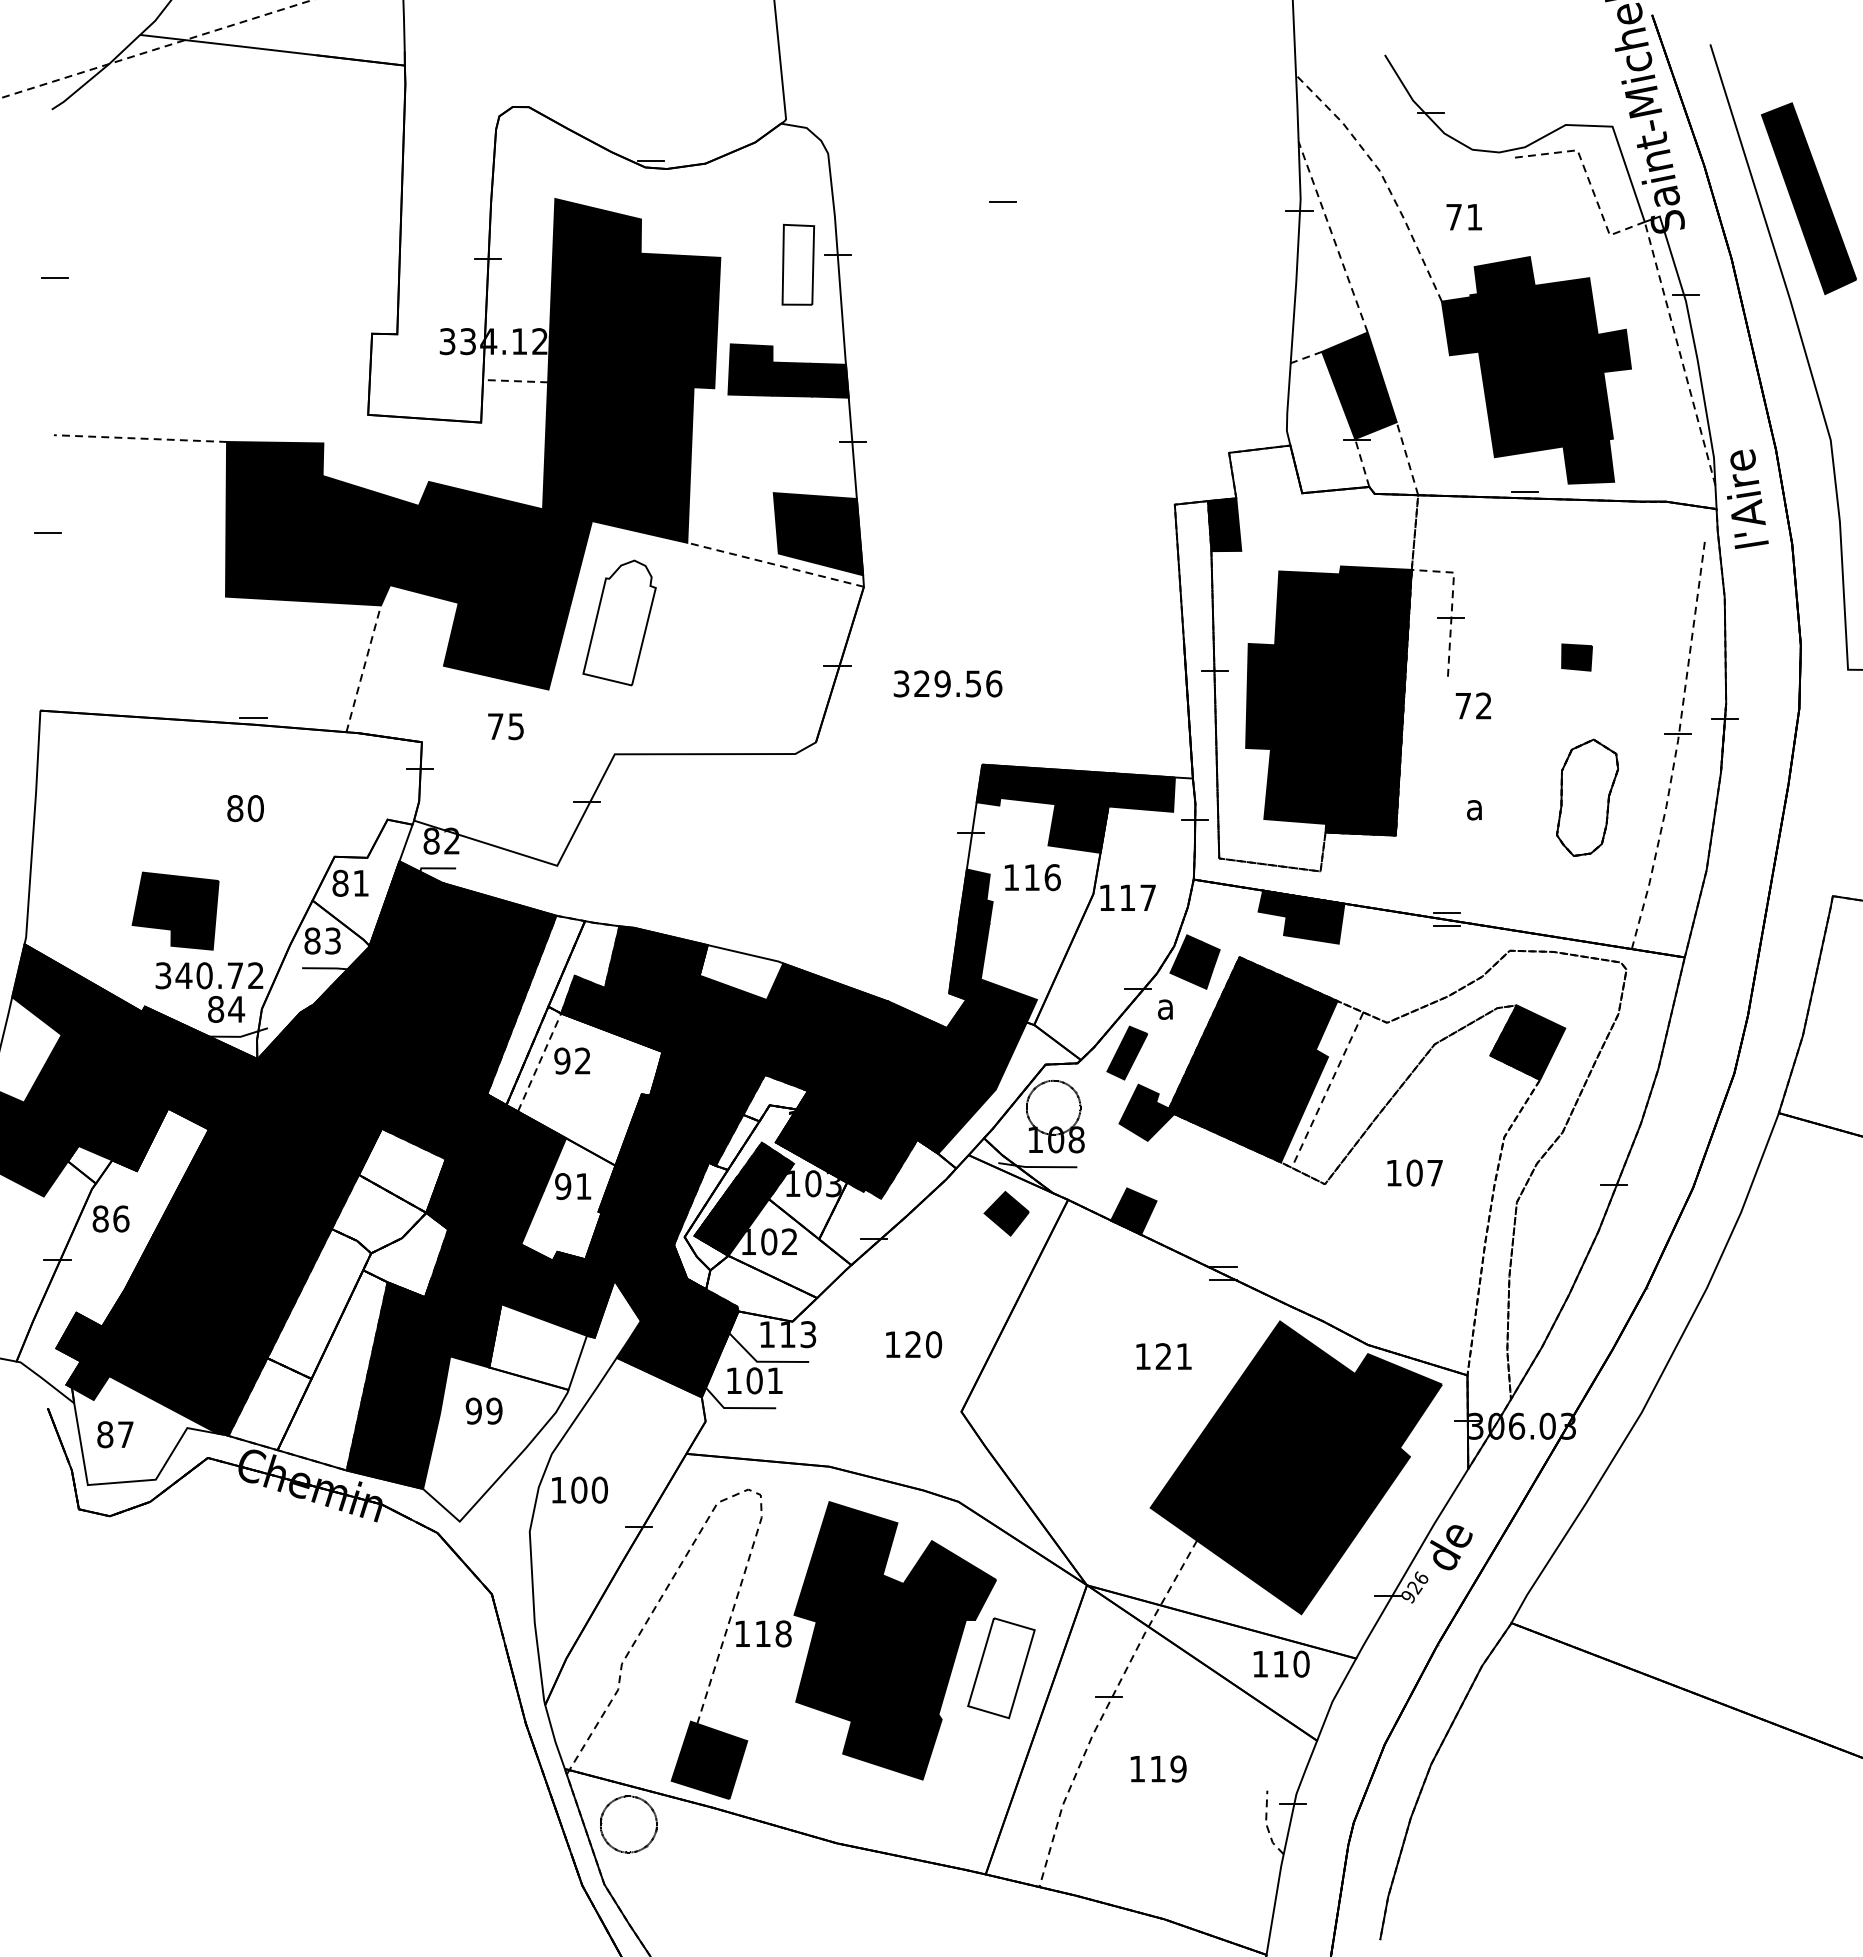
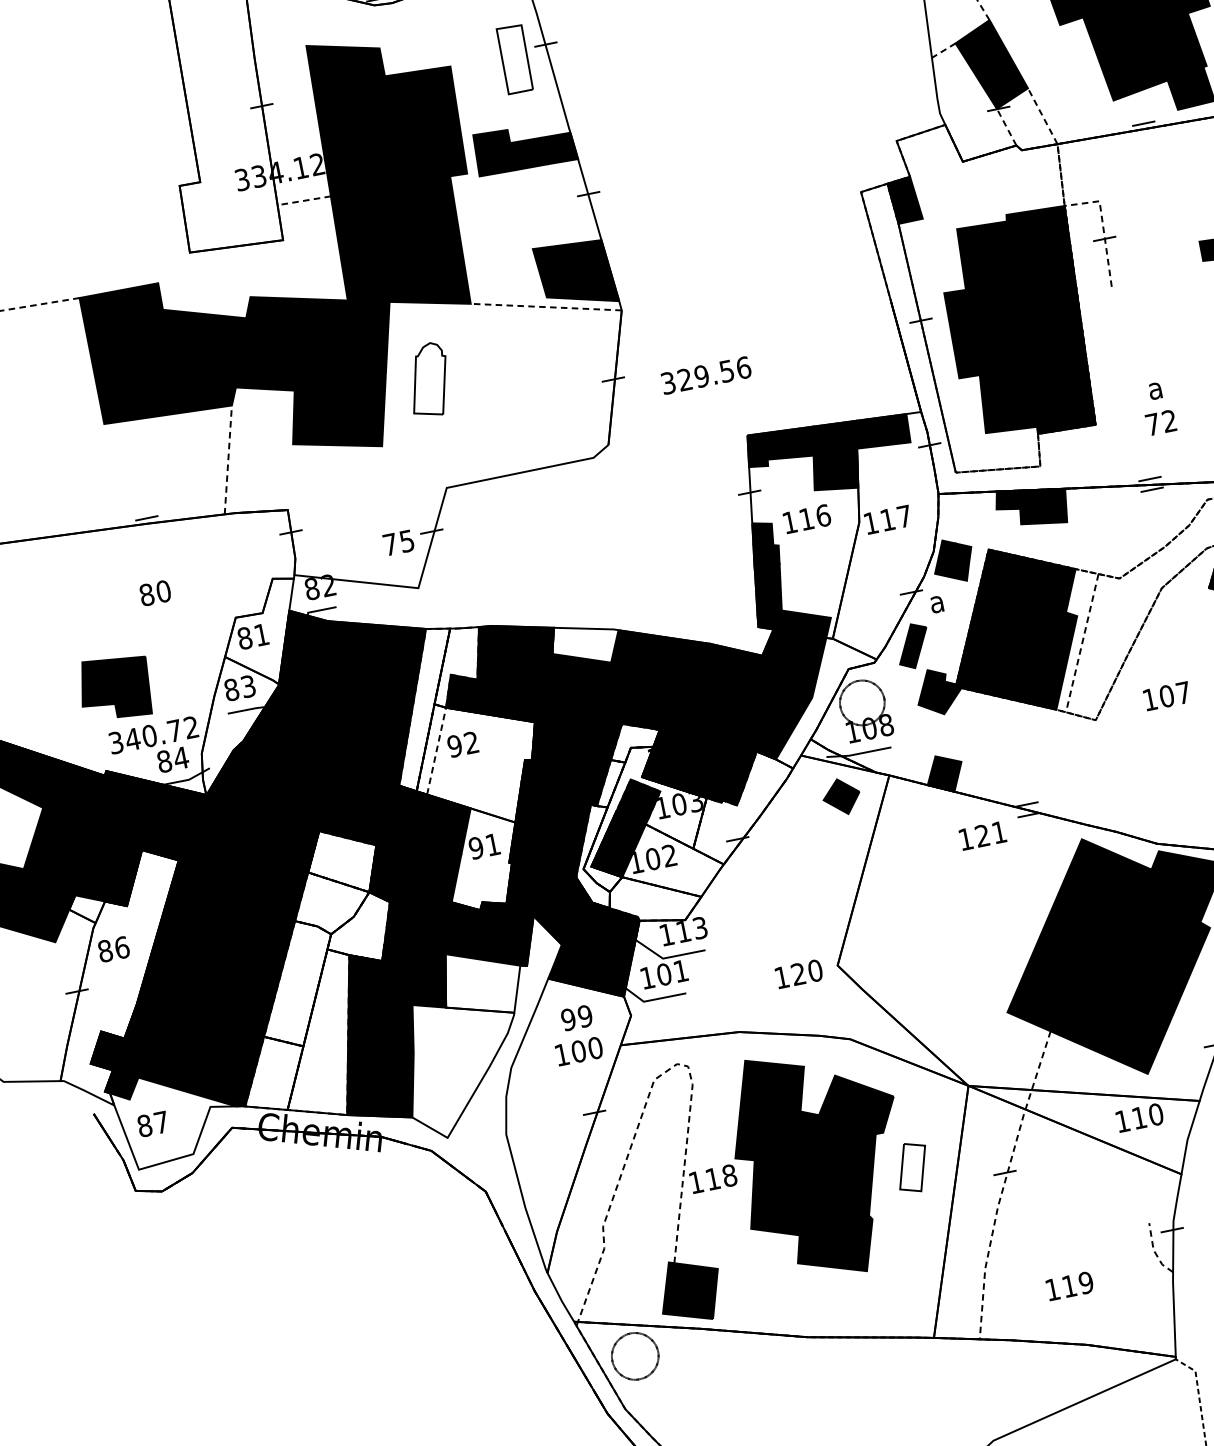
part: (619, 622) -> (428, 379), size x0.7
text: (1473, 705) -> (1161, 422), moved
text: (505, 726) -> (398, 542), moved
text: (914, 1344) -> (799, 973), moved
text: (1163, 1356) -> (982, 835), moved
text: (483, 1410) -> (576, 1017), moved
text: (579, 1489) -> (578, 1050), moved
part: (1001, 1668) -> (912, 1167), size x0.6
text: (1158, 1768) -> (1069, 1285), moved

